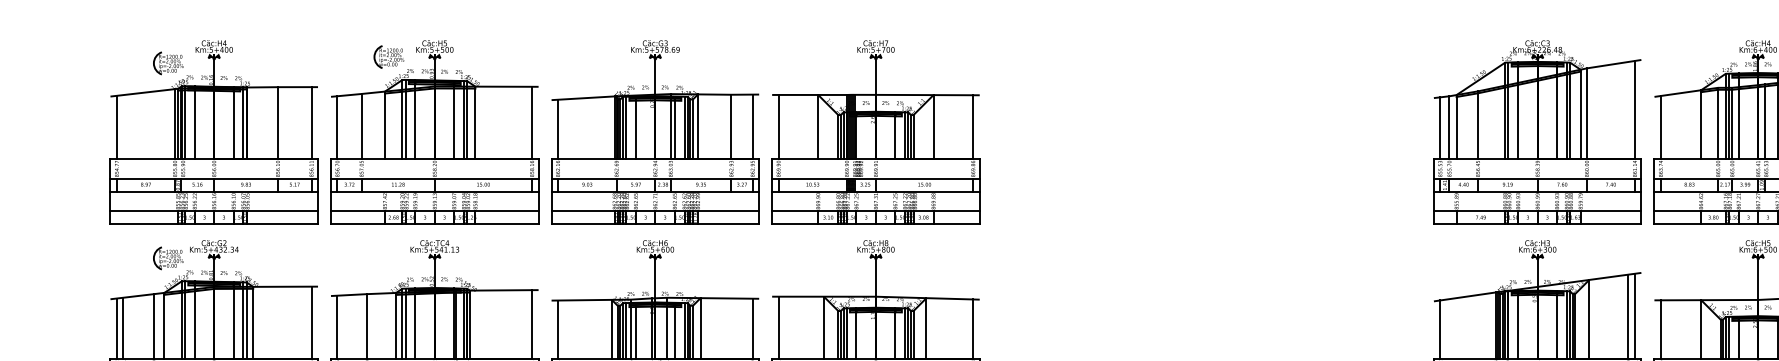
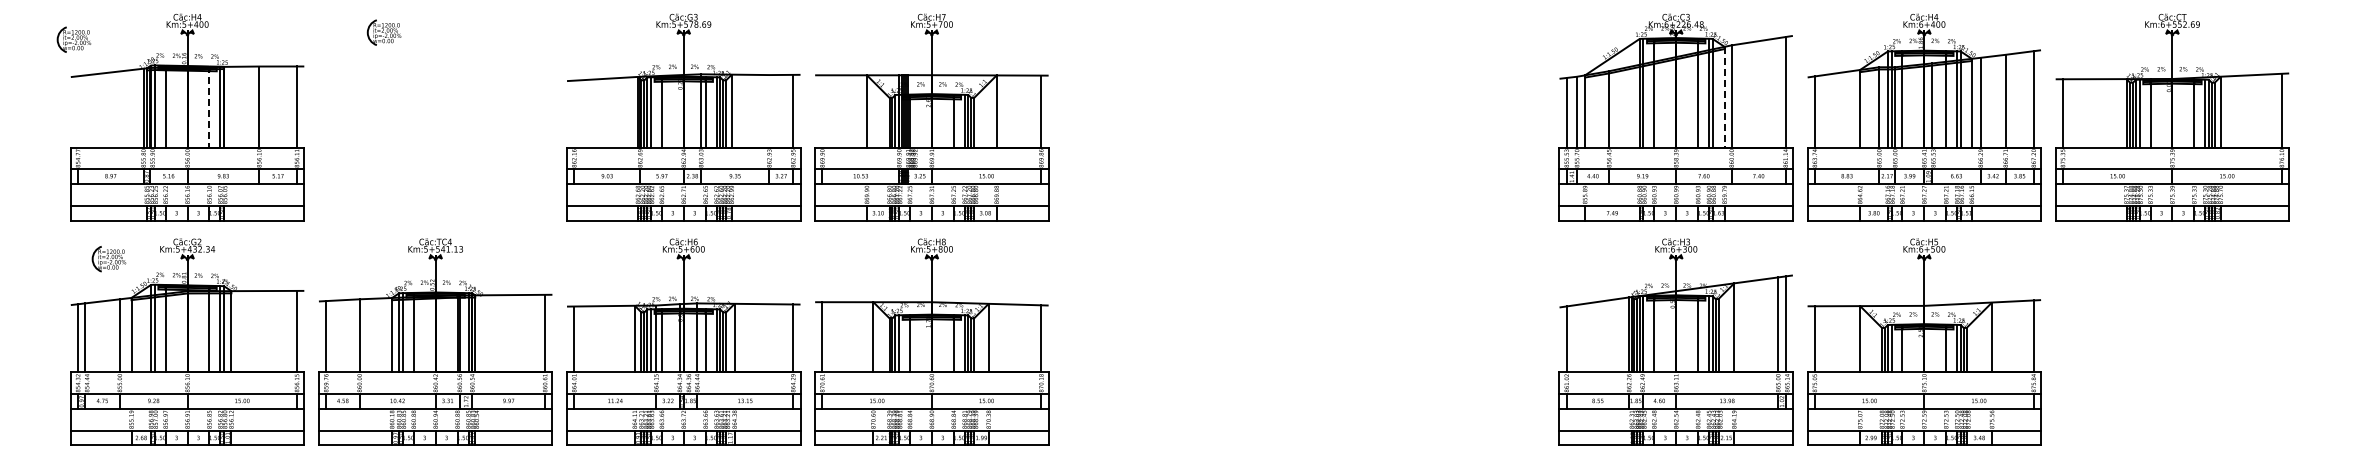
part: (167, 63) -> (73, 39), moved
line: (1580, 114) -> (1724, 97), solid -> dashed
line: (233, 123) -> (209, 107), solid -> dashed
line: (117, 127) -> (78, 111), removed
line: (731, 127) -> (769, 111), removed
line: (778, 127) -> (822, 111), removed
line: (558, 128) -> (574, 113), removed
part: (434, 132) -> (435, 117), removed
part: (167, 258) -> (108, 259), moved

